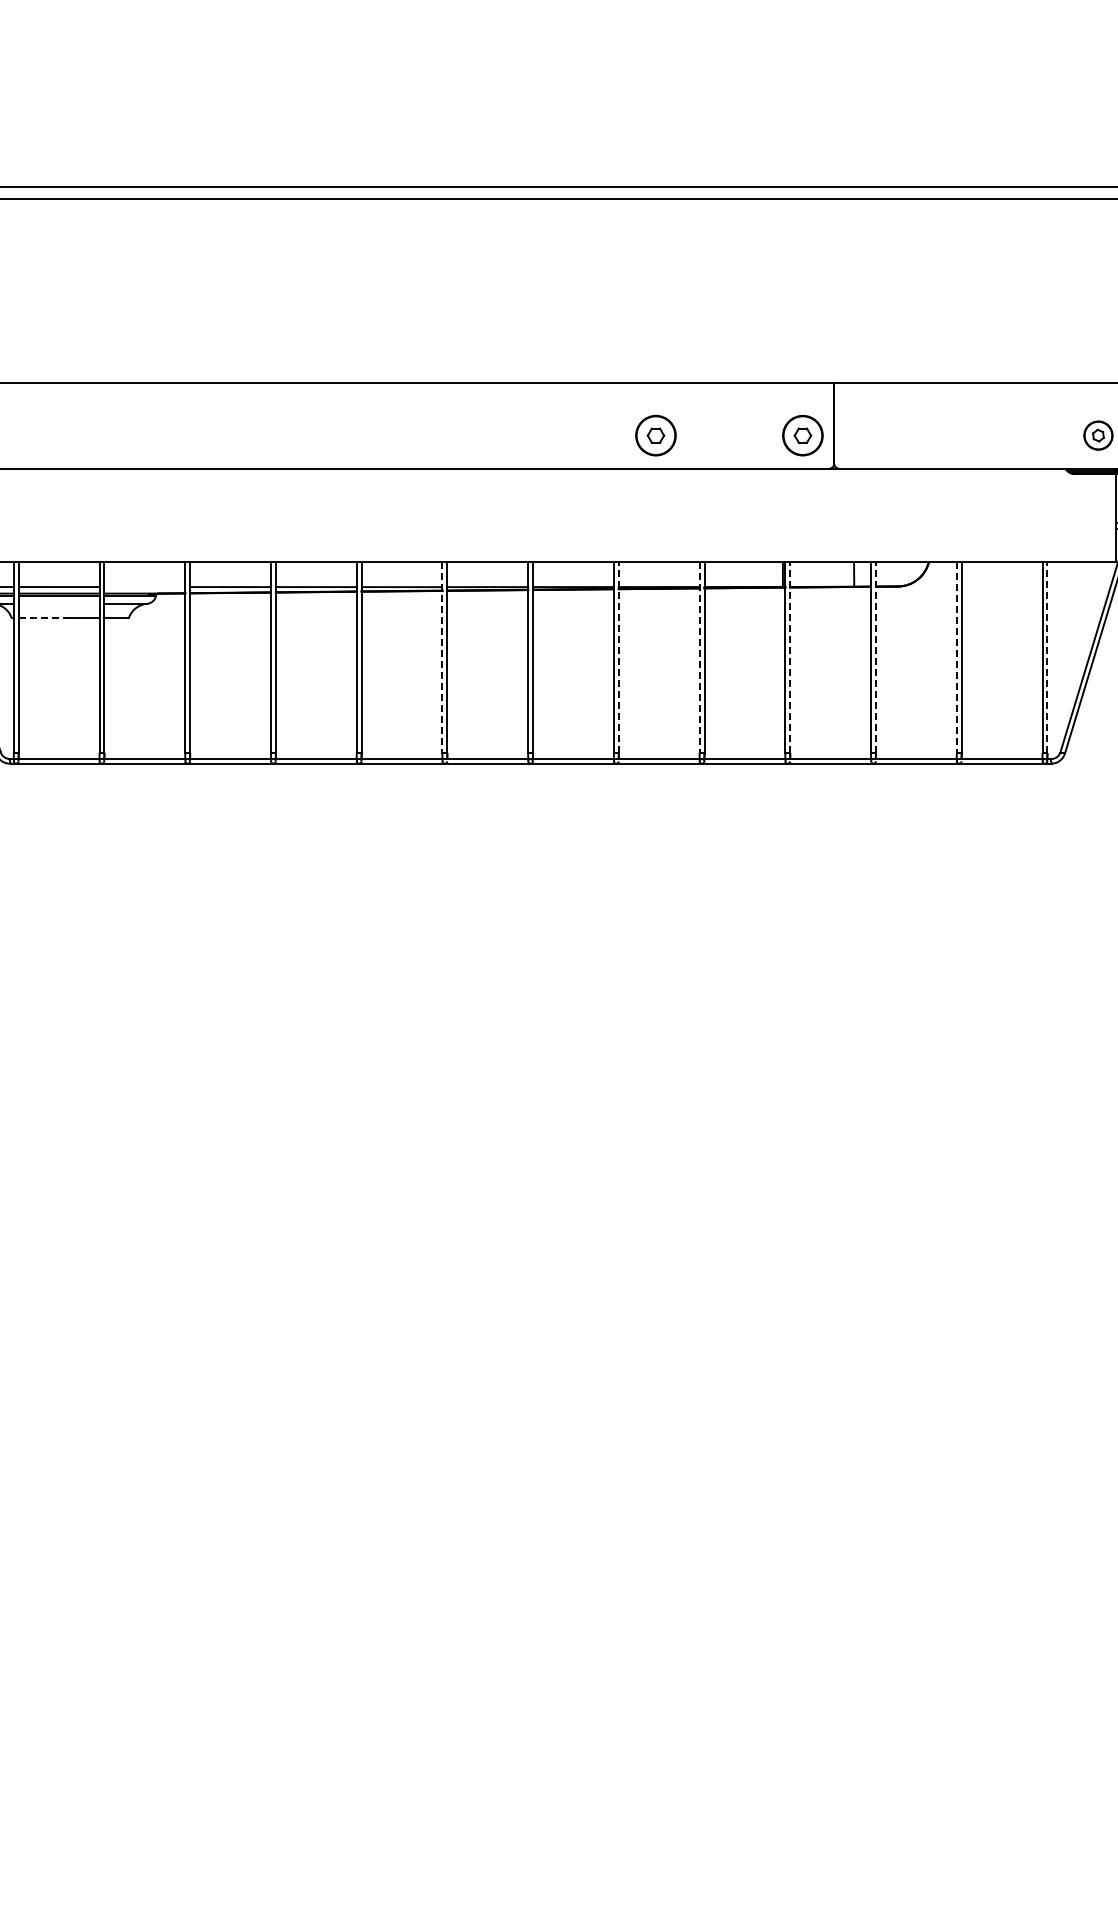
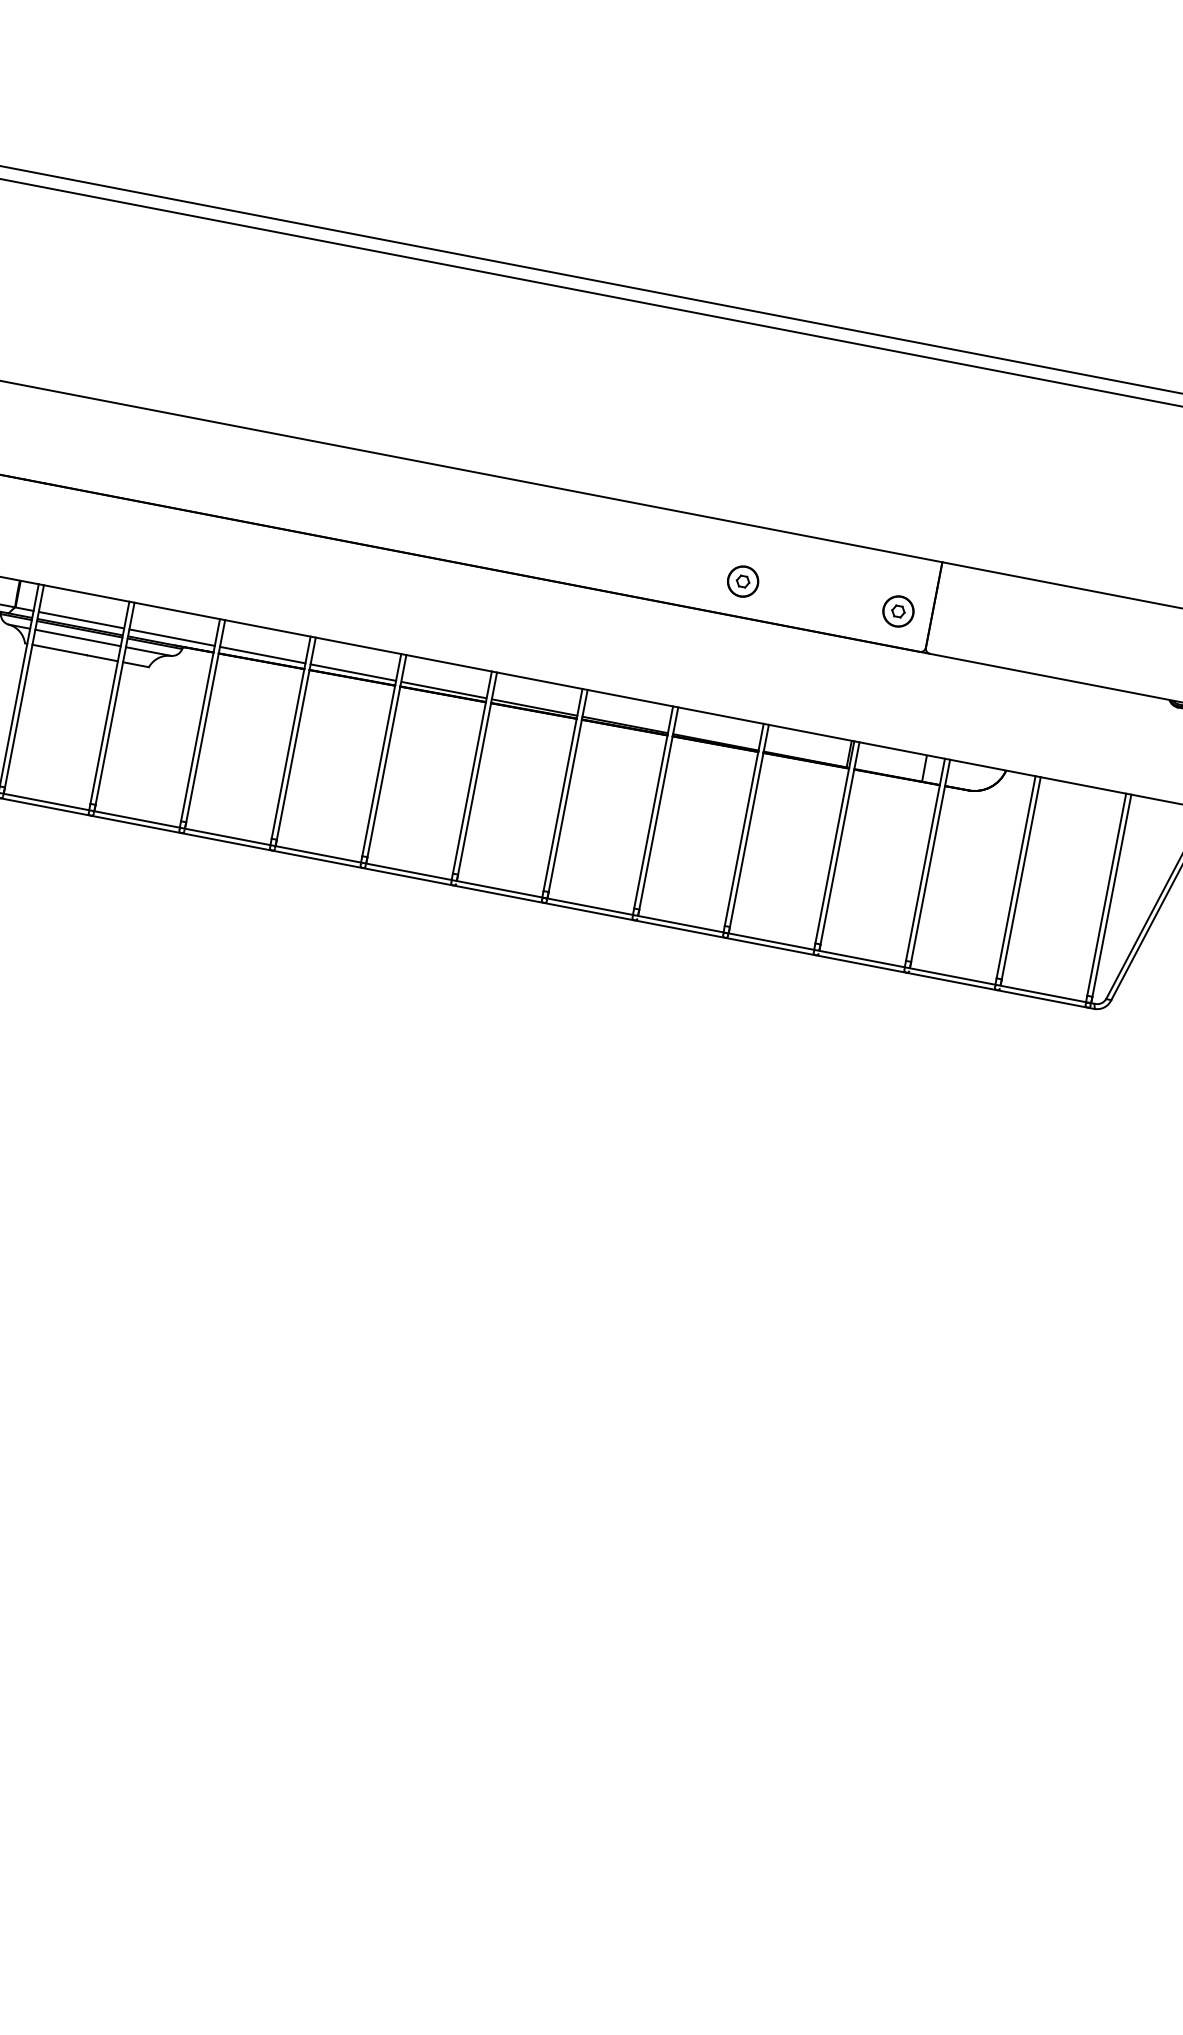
part: (655, 435) -> (742, 581), size x0.71
part: (802, 435) -> (898, 611), size x0.71
line: (144, 587) -> (171, 638), added
line: (58, 603) -> (77, 637), added
line: (44, 618) -> (59, 650), dashed -> solid
line: (442, 657) -> (472, 772), dashed -> solid
line: (618, 657) -> (658, 808), dashed -> solid
line: (699, 657) -> (744, 825), dashed -> solid
line: (790, 657) -> (840, 843), dashed -> solid
line: (875, 657) -> (930, 860), dashed -> solid
line: (956, 657) -> (1015, 877), dashed -> solid
line: (1047, 657) -> (1111, 895), dashed -> solid

